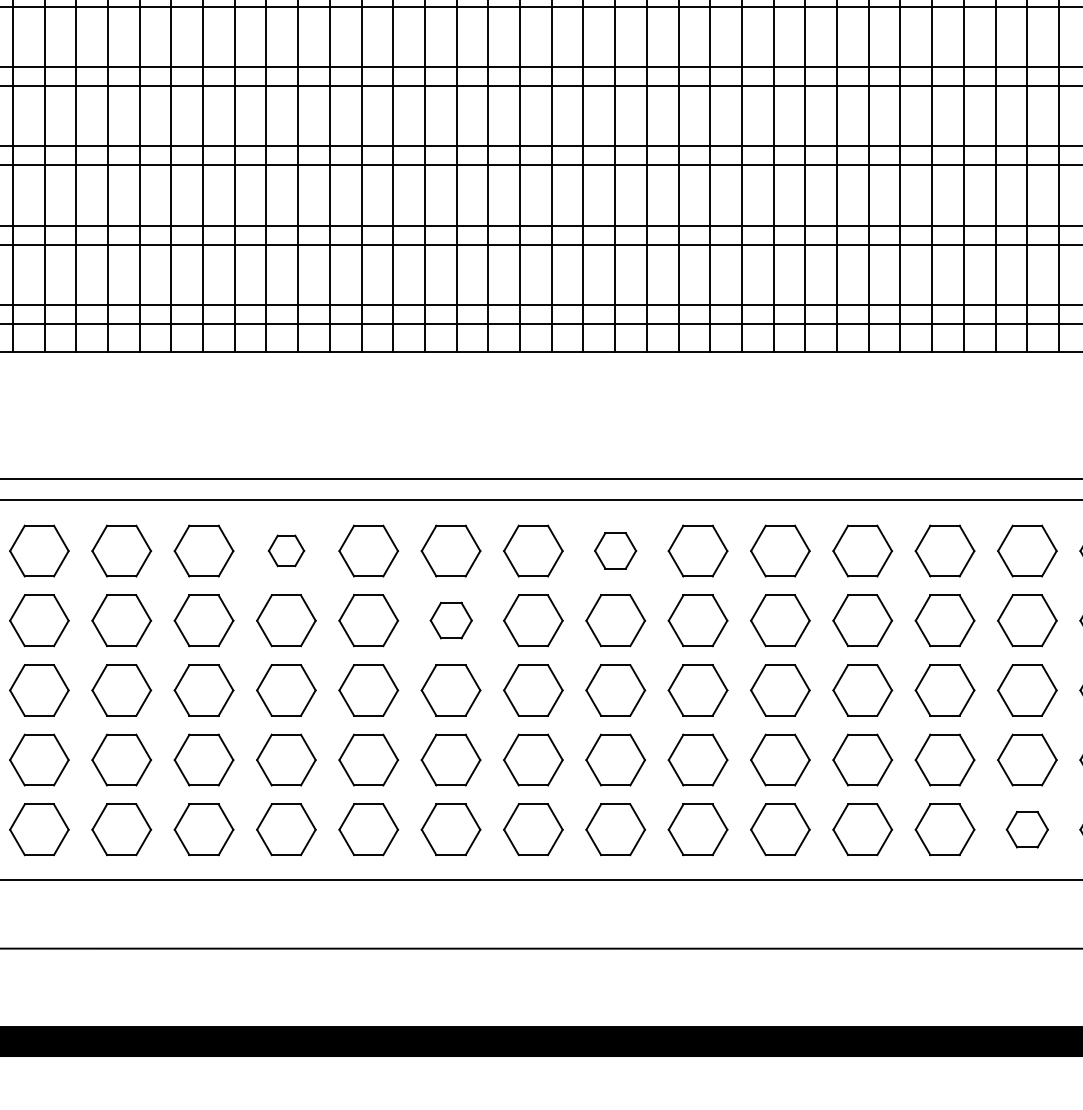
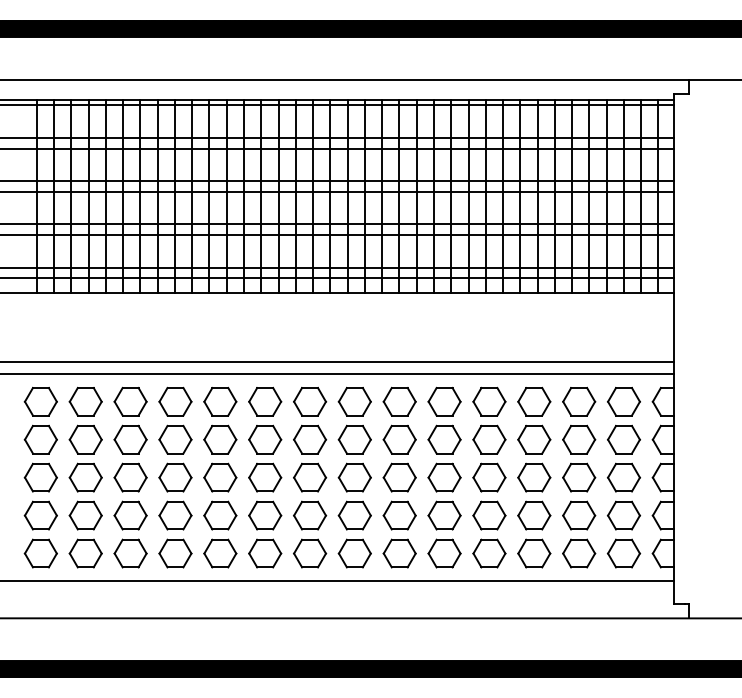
part: (286, 550) -> (220, 401), size x1.67
part: (615, 550) -> (399, 401), size x1.43
part: (451, 620) -> (310, 439), size x1.43
part: (1026, 829) -> (623, 553), size x1.43

